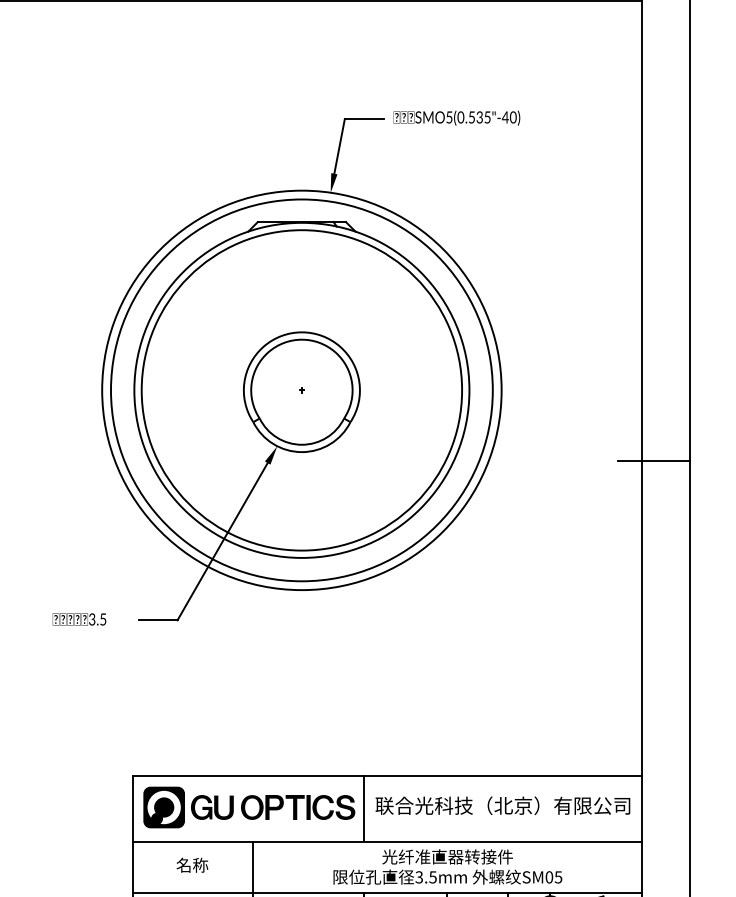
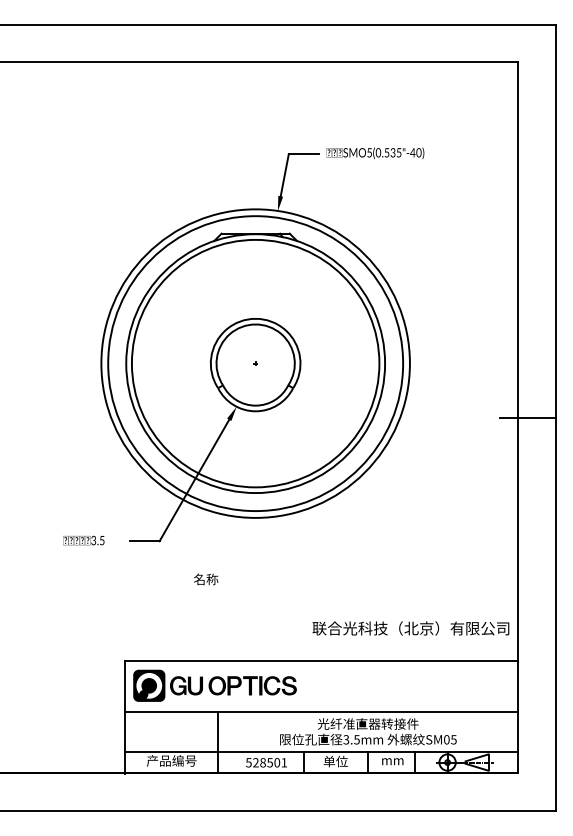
text: (502, 805) -> (410, 628), moved
line: (363, 808) -> (303, 686), removed
text: (192, 865) -> (206, 579), moved

